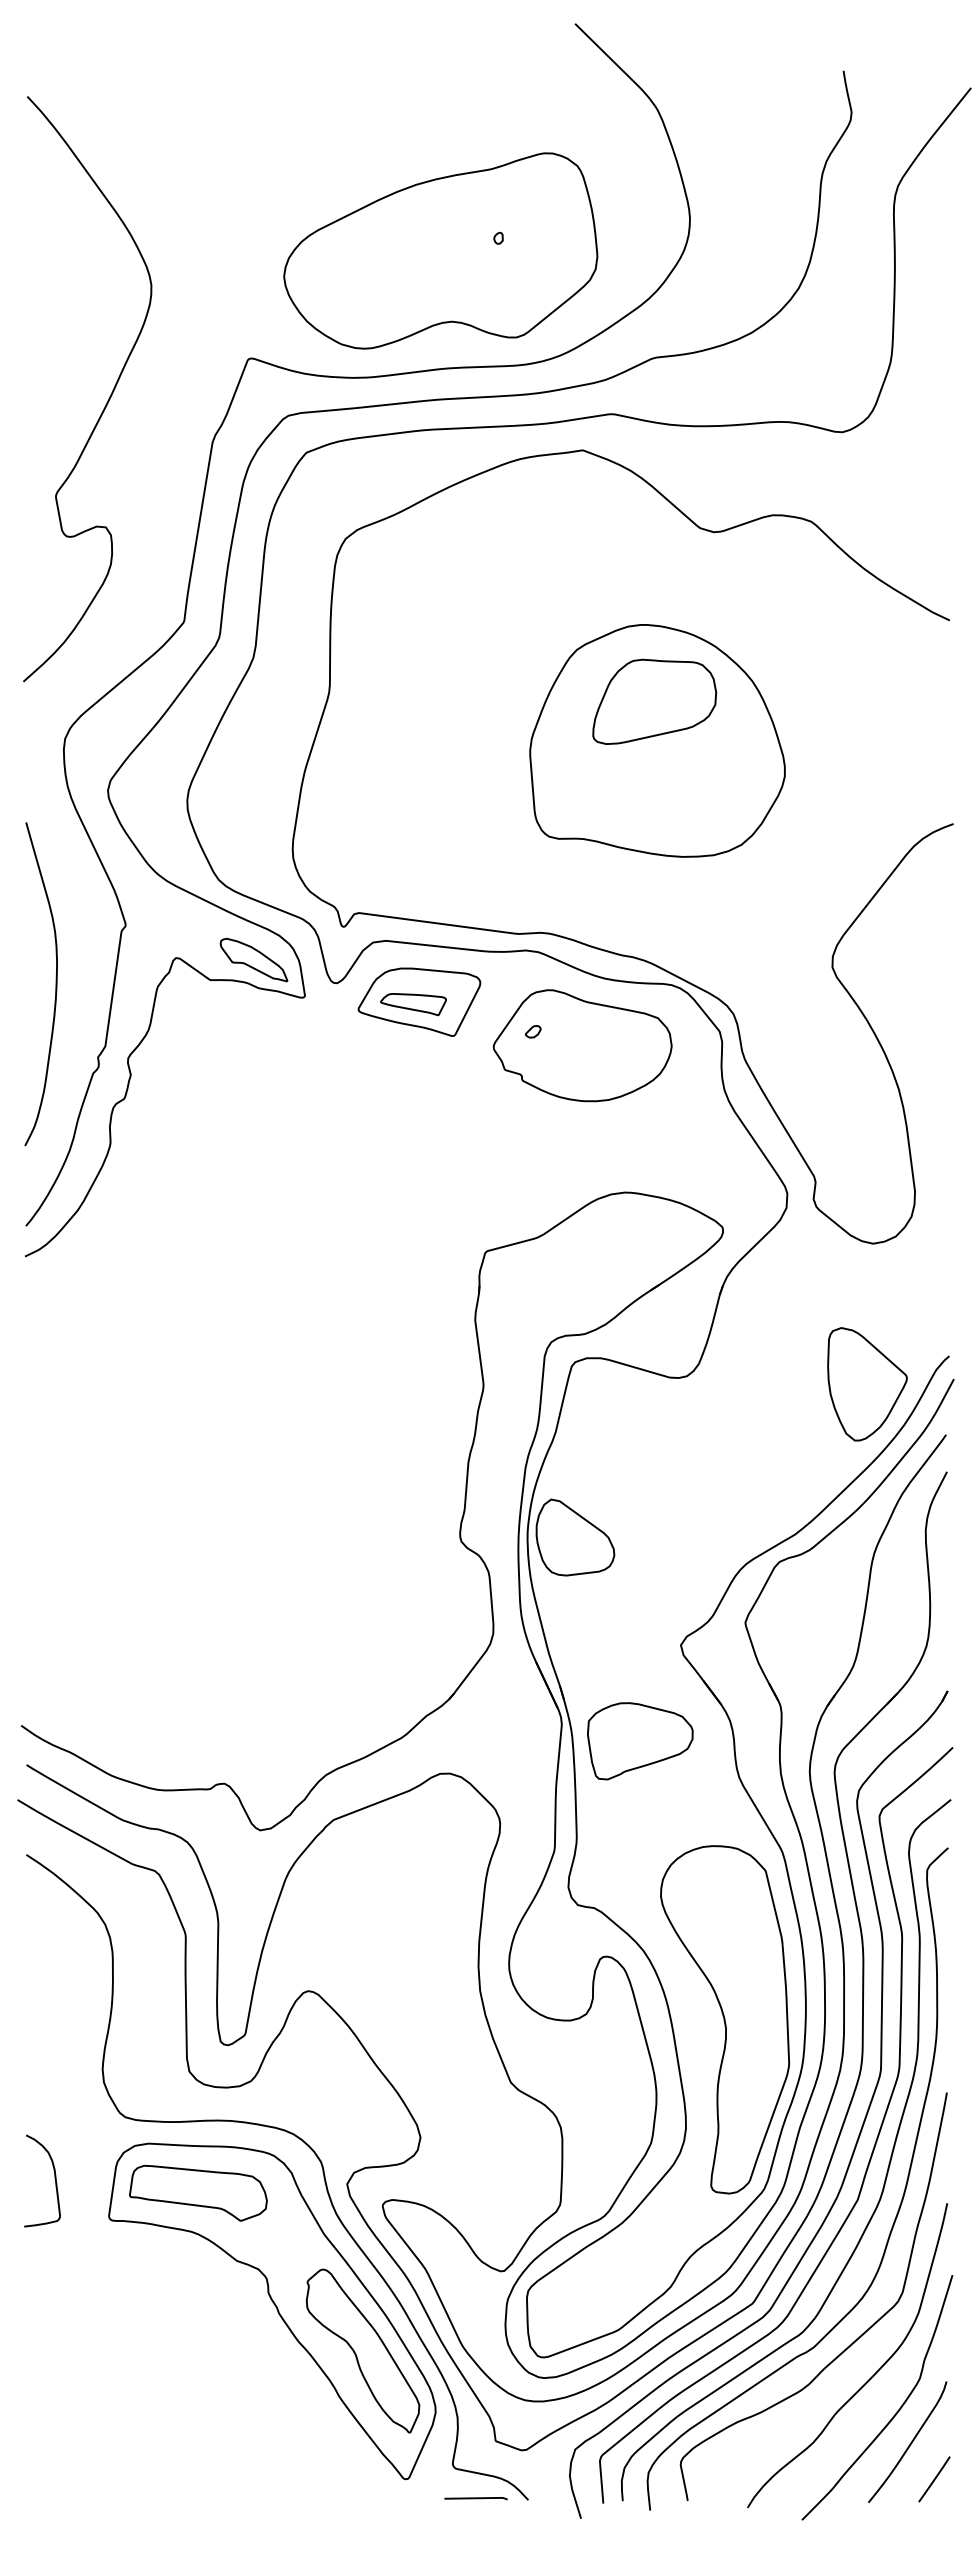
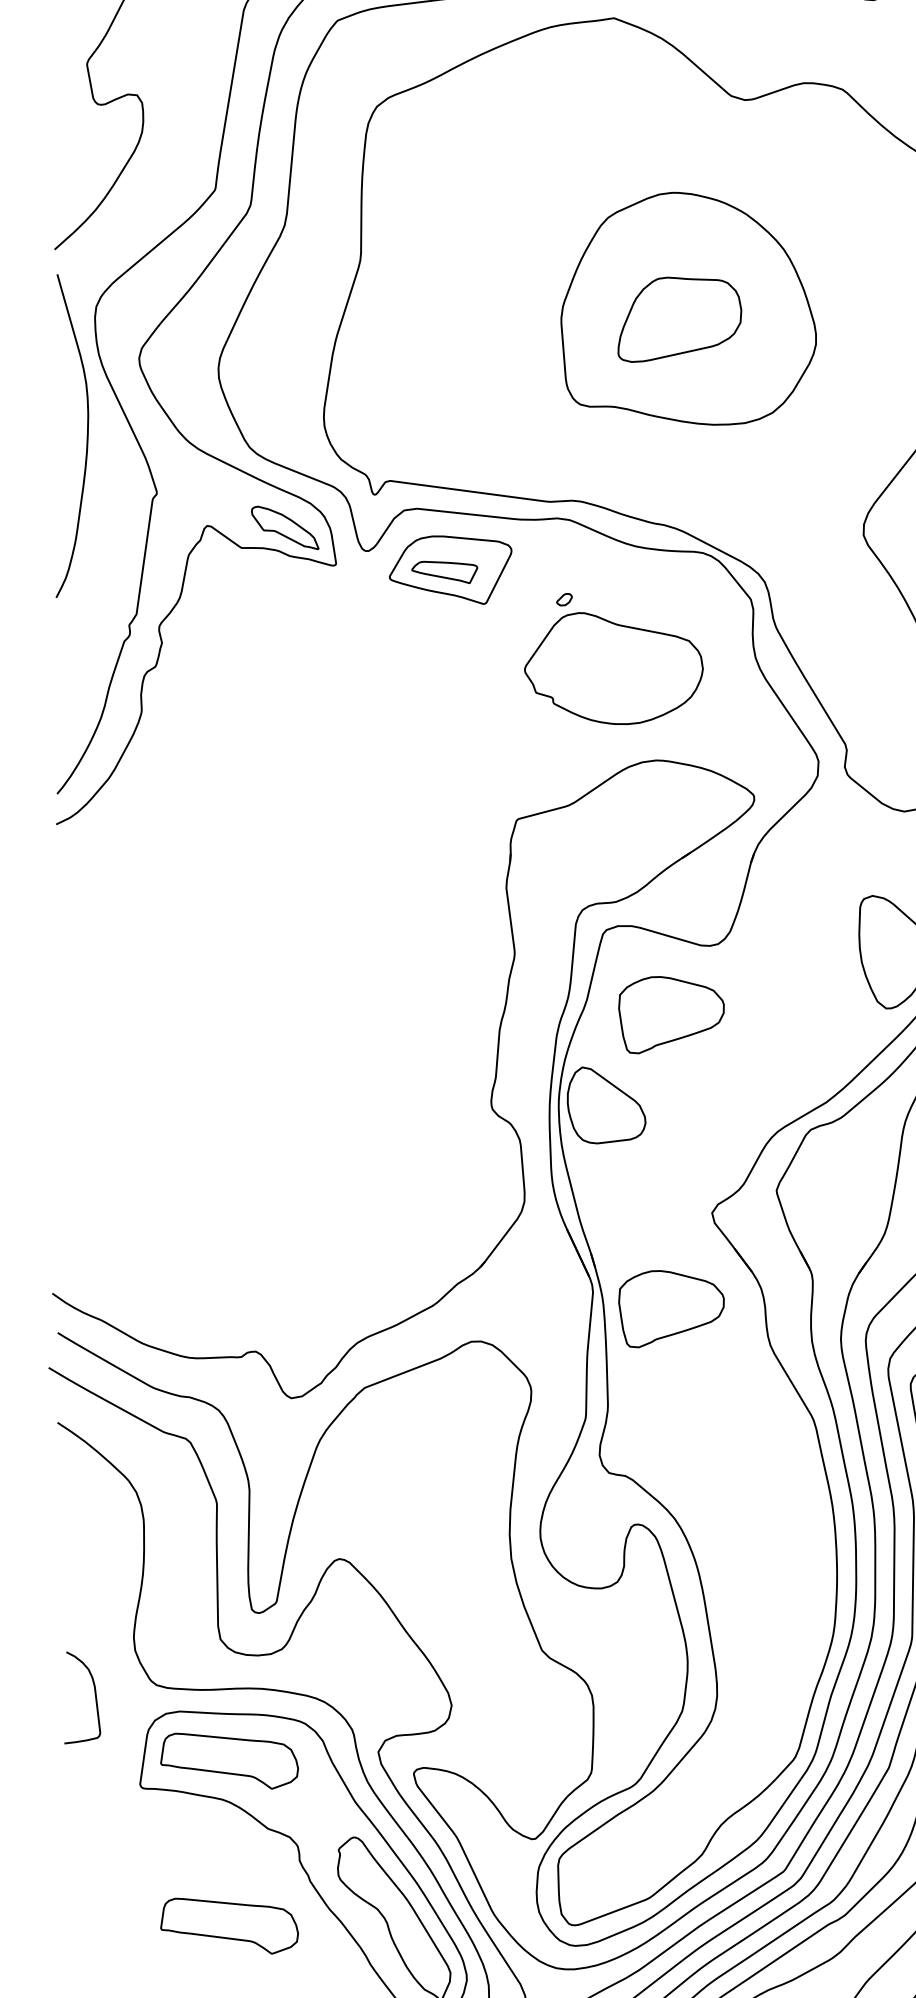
part: (654, 701) -> (679, 319), moved
curve: (55, 984) -> (86, 436), moved
part: (582, 1045) -> (613, 668), moved
part: (640, 1447) -> (671, 1015), added
part: (724, 2019) -> (755, 1587), removed
curve: (54, 2179) -> (94, 1696), moved
part: (198, 2357) -> (229, 1925), added

